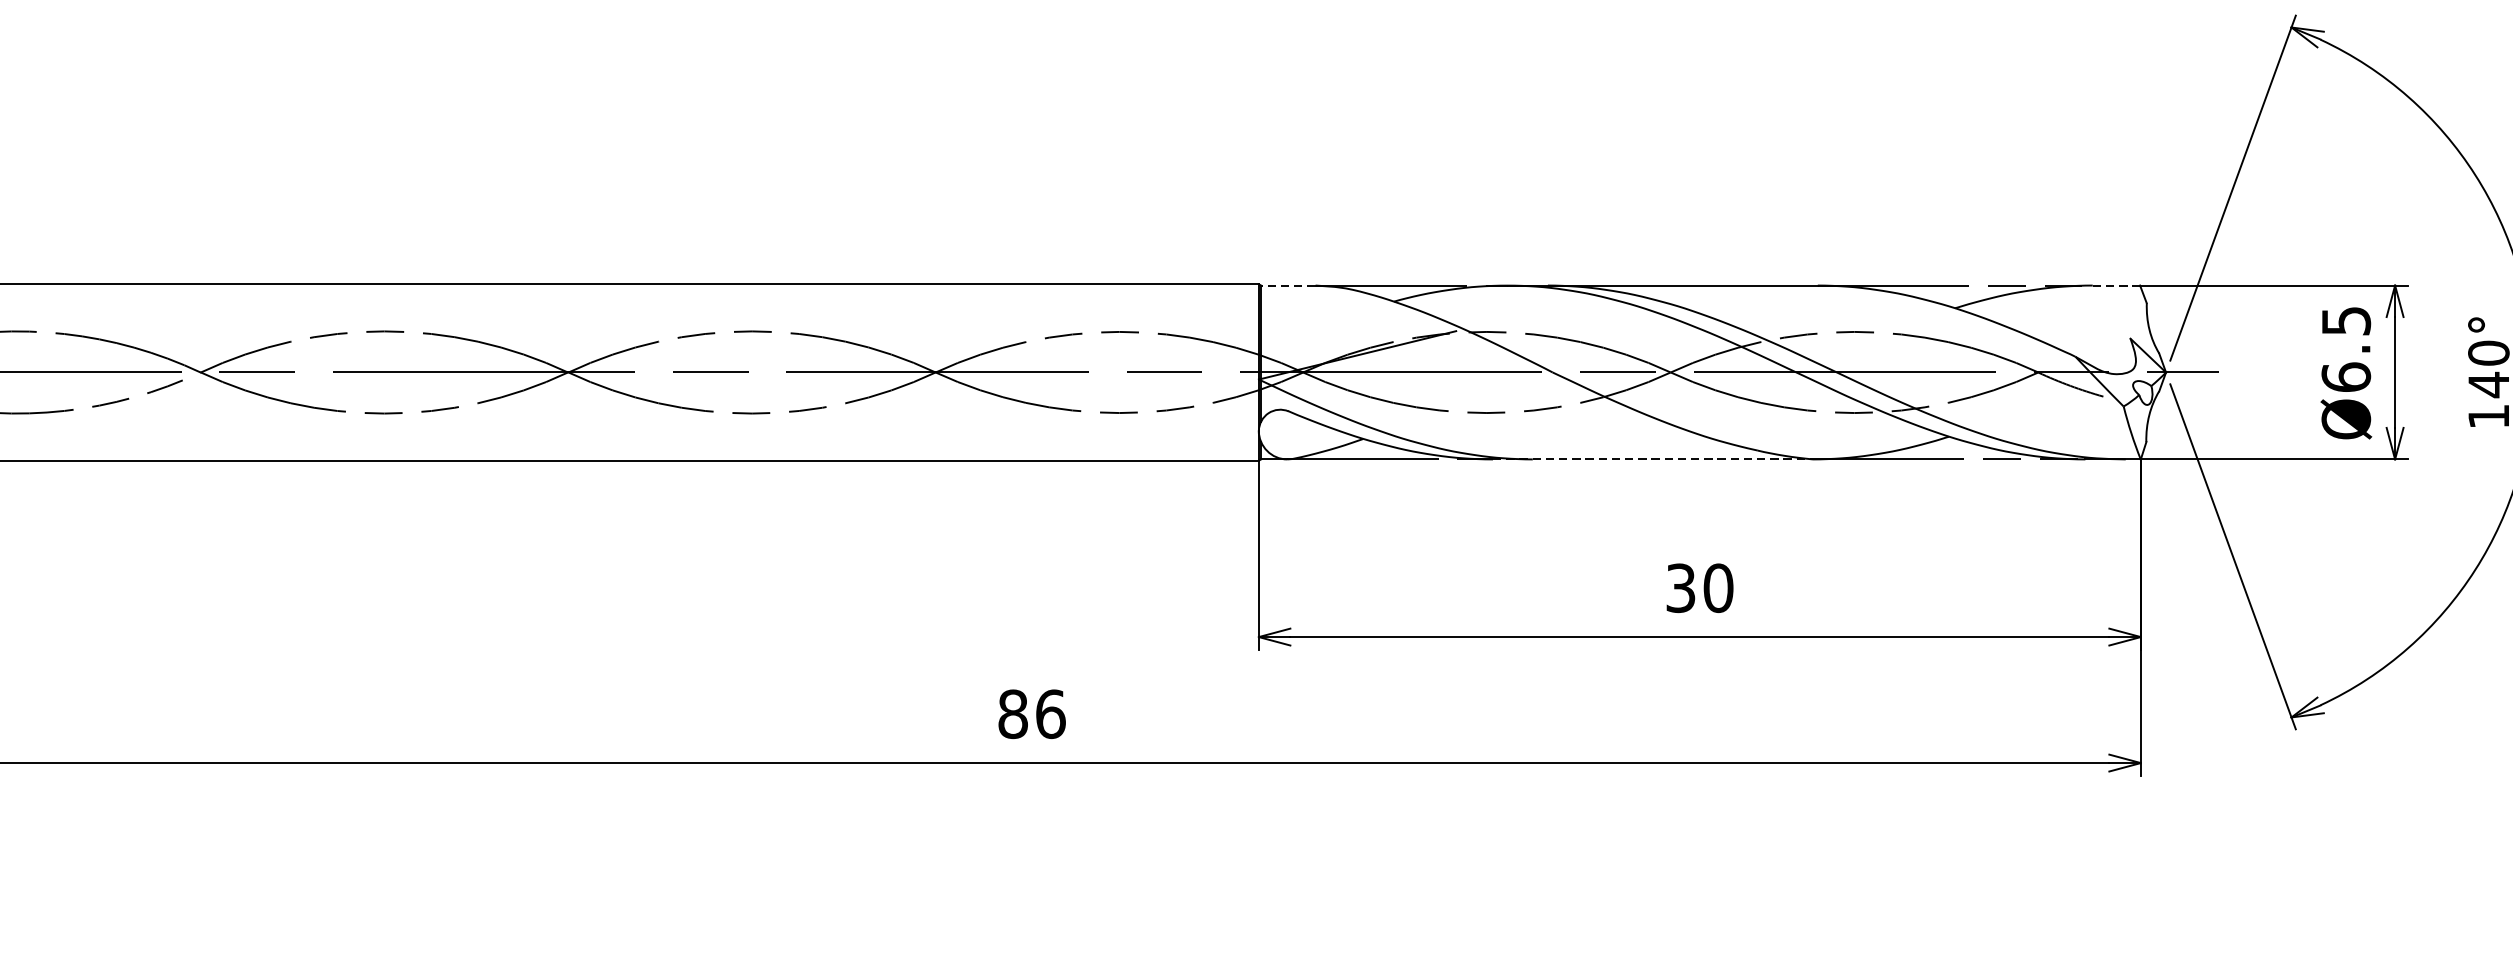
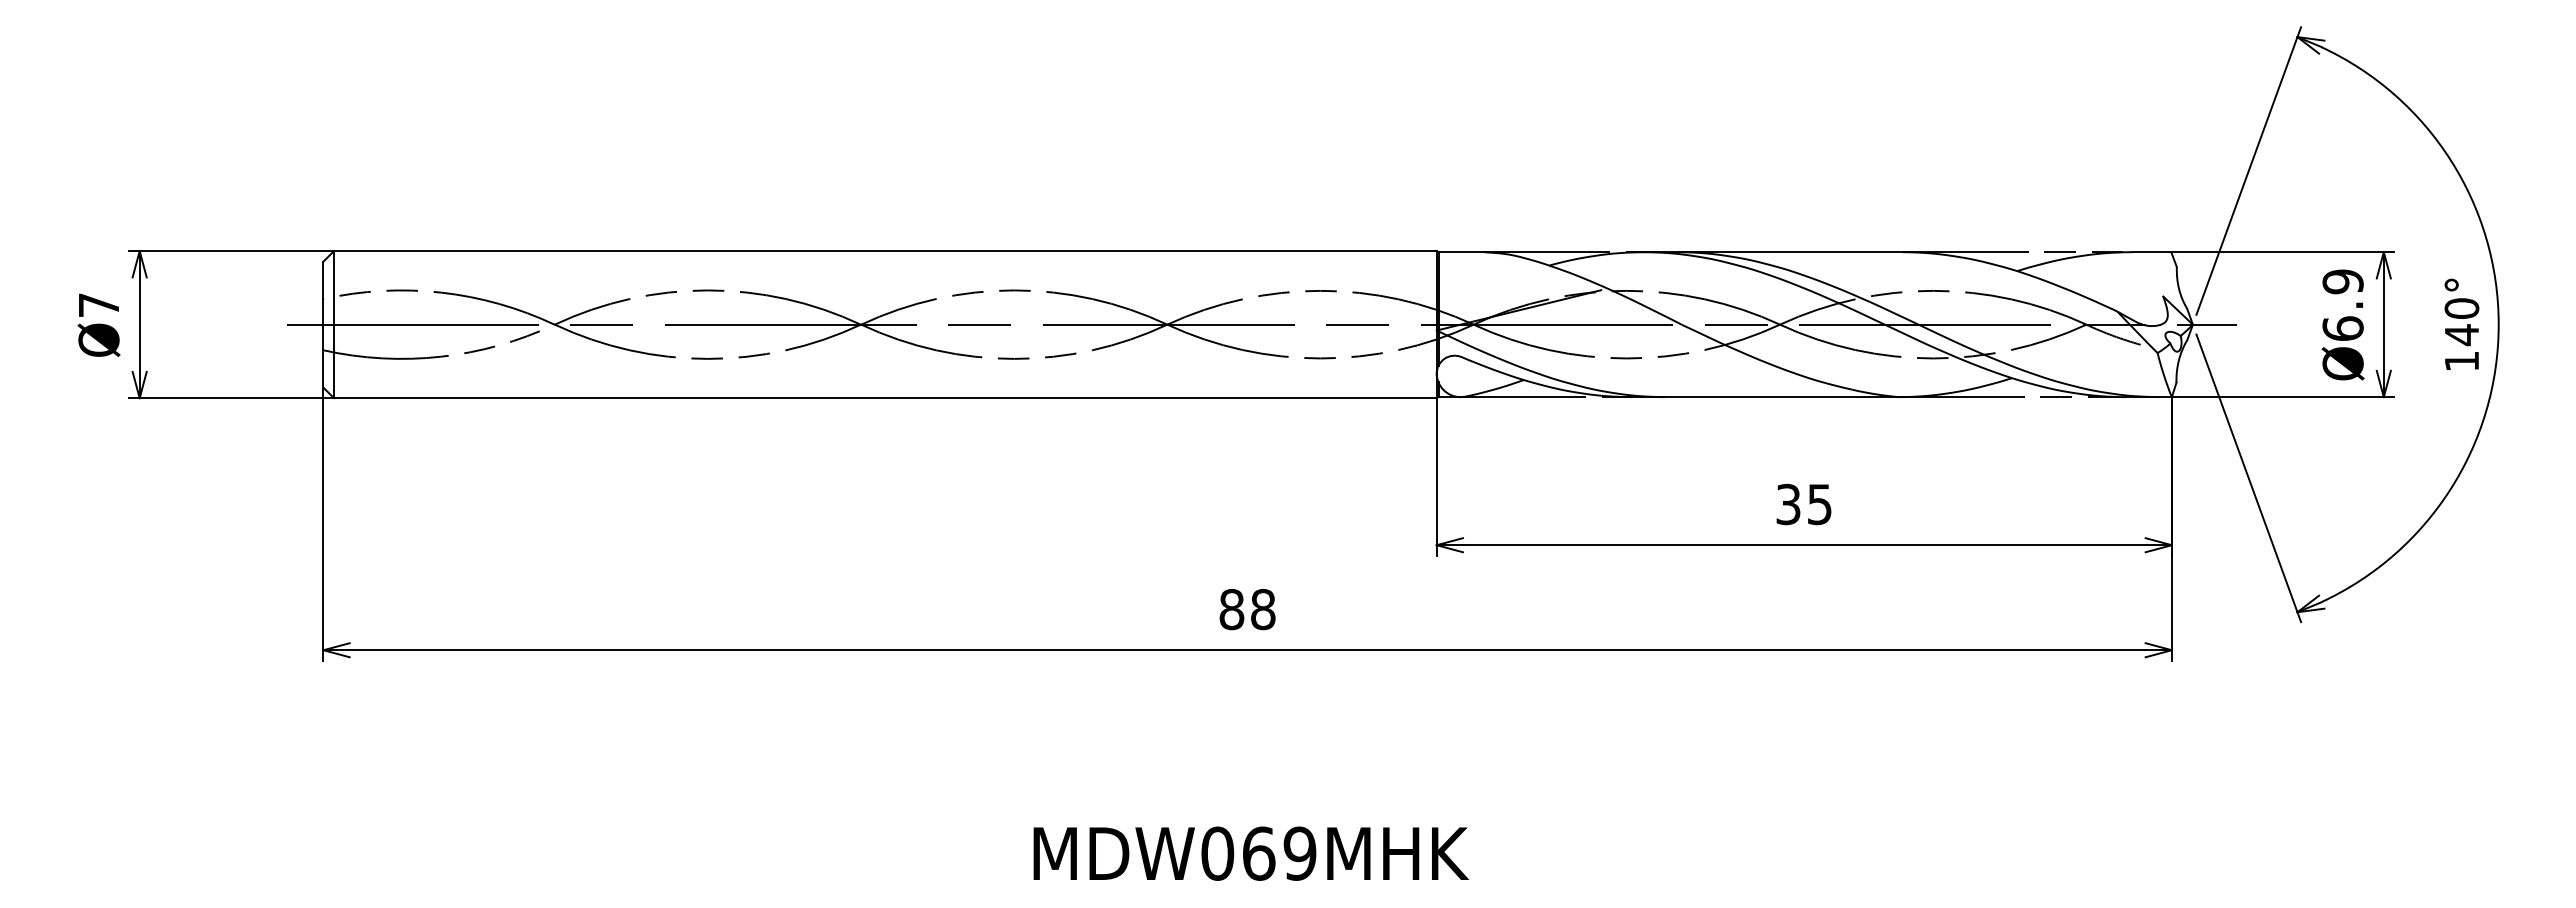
line: (1288, 285) -> (1461, 252), dashed -> solid
line: (2117, 285) -> (2152, 252), dashed -> solid
text: (2345, 320) -> (2342, 281), Ø6.5 -> Ø6.9
line: (1653, 459) -> (1765, 397), dashed -> solid
text: (1718, 588) -> (1819, 504), 30 -> 35
text: (1051, 714) -> (1263, 609), 86 -> 88

